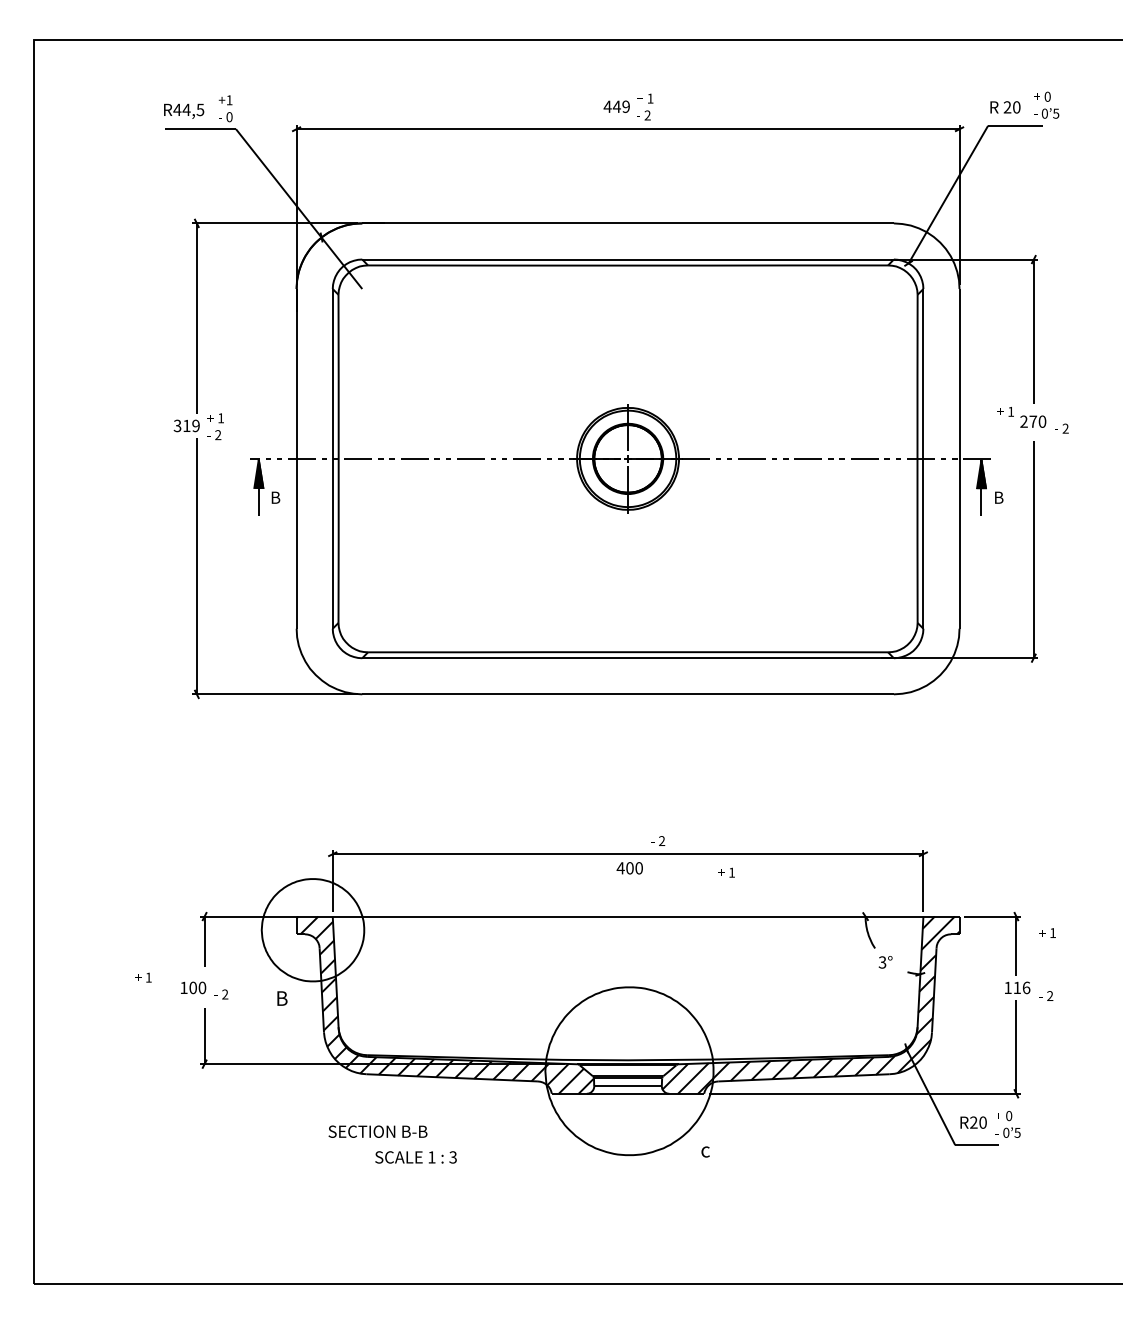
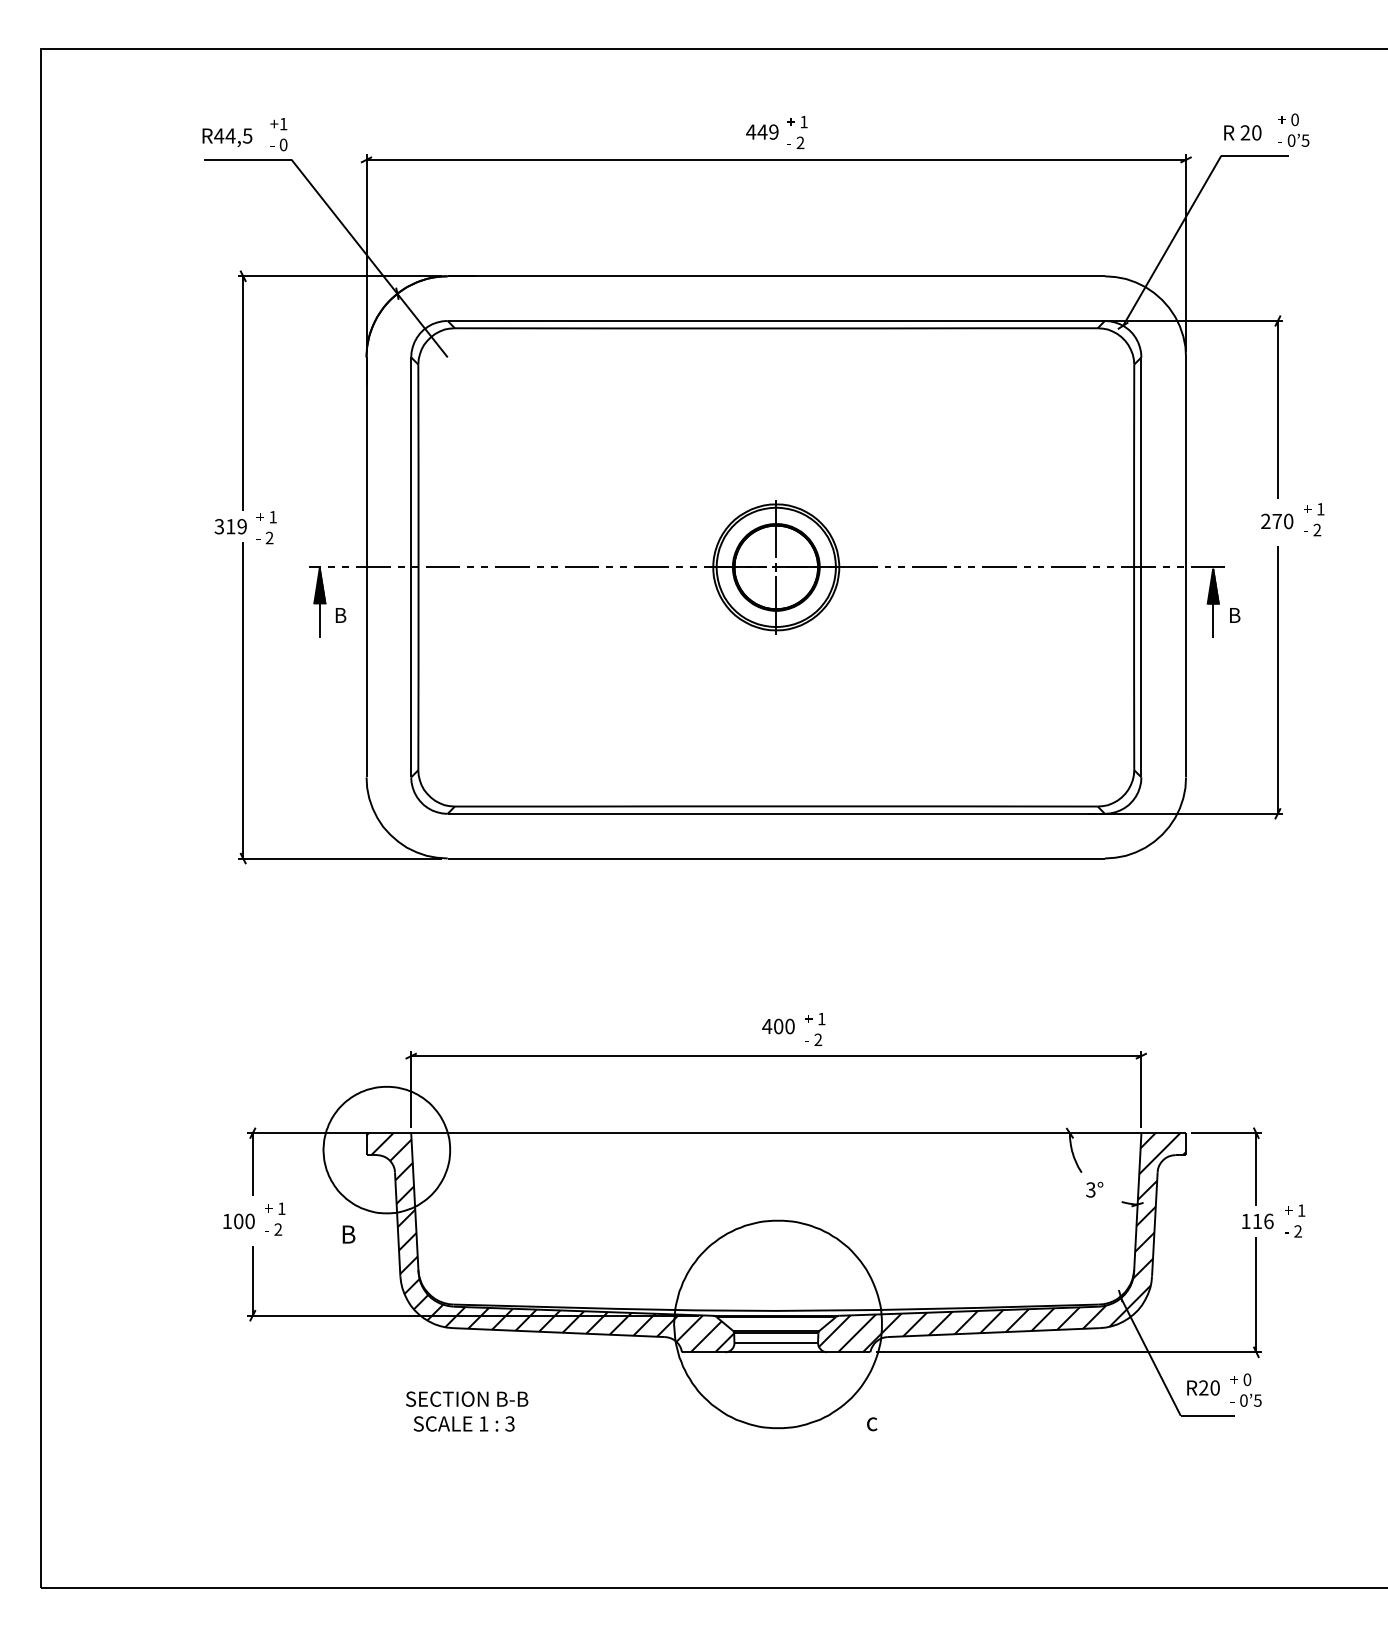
text: (1005, 412) -> (1314, 509), moved
text: (629, 868) -> (778, 1026), moved
text: (726, 873) -> (815, 1019), moved
text: (1048, 932) -> (1295, 1210), moved
text: (143, 977) -> (275, 1208), moved
text: (415, 1157) -> (463, 1423), moved

